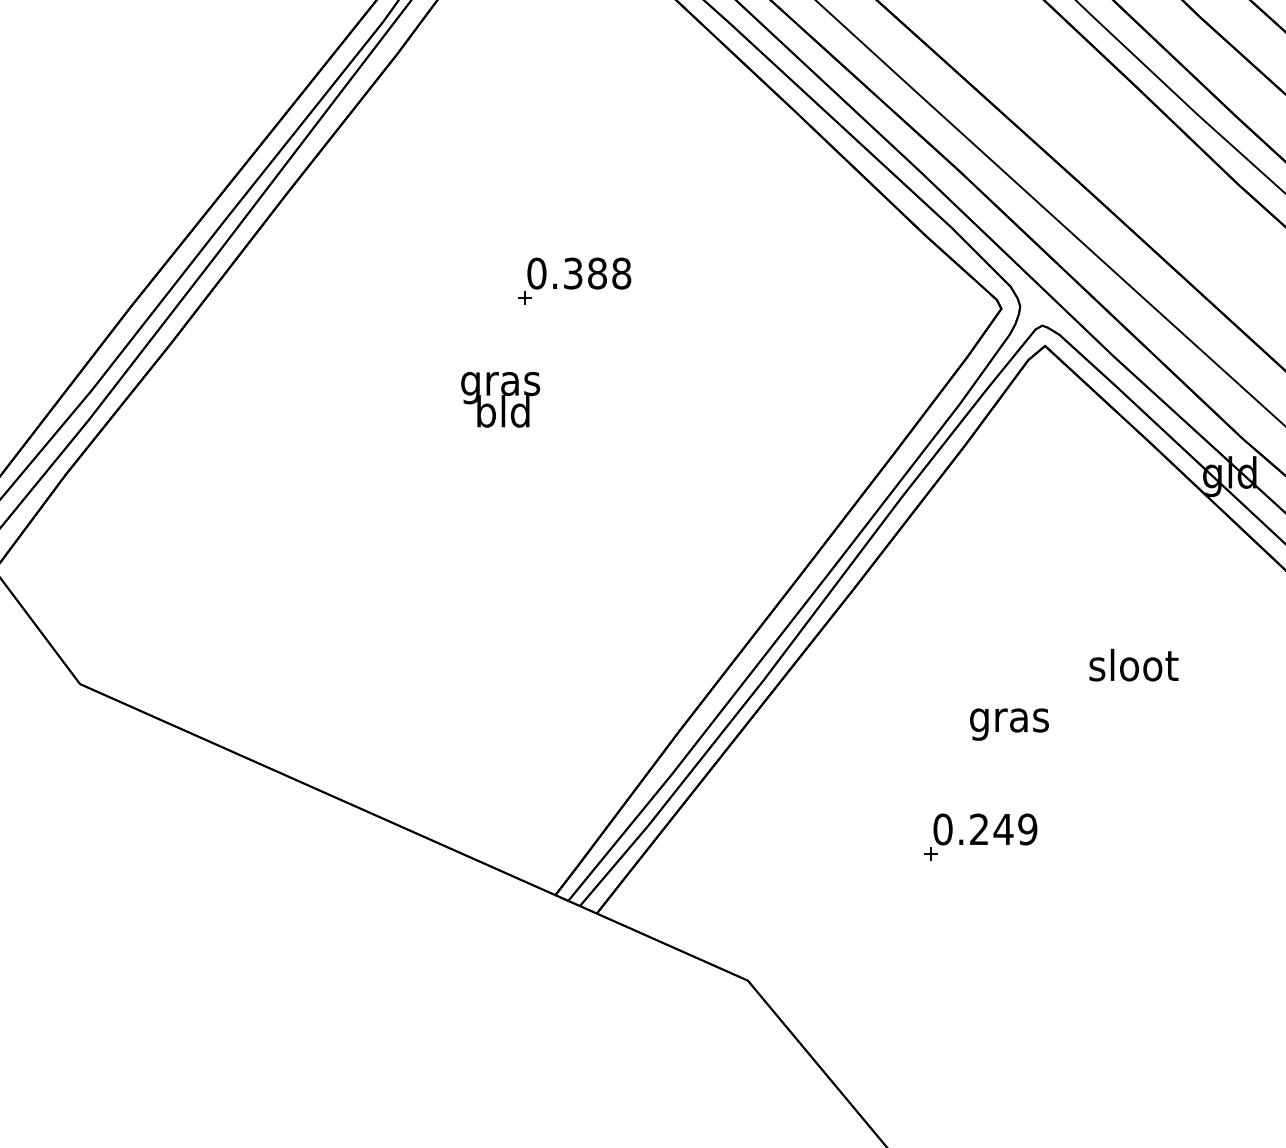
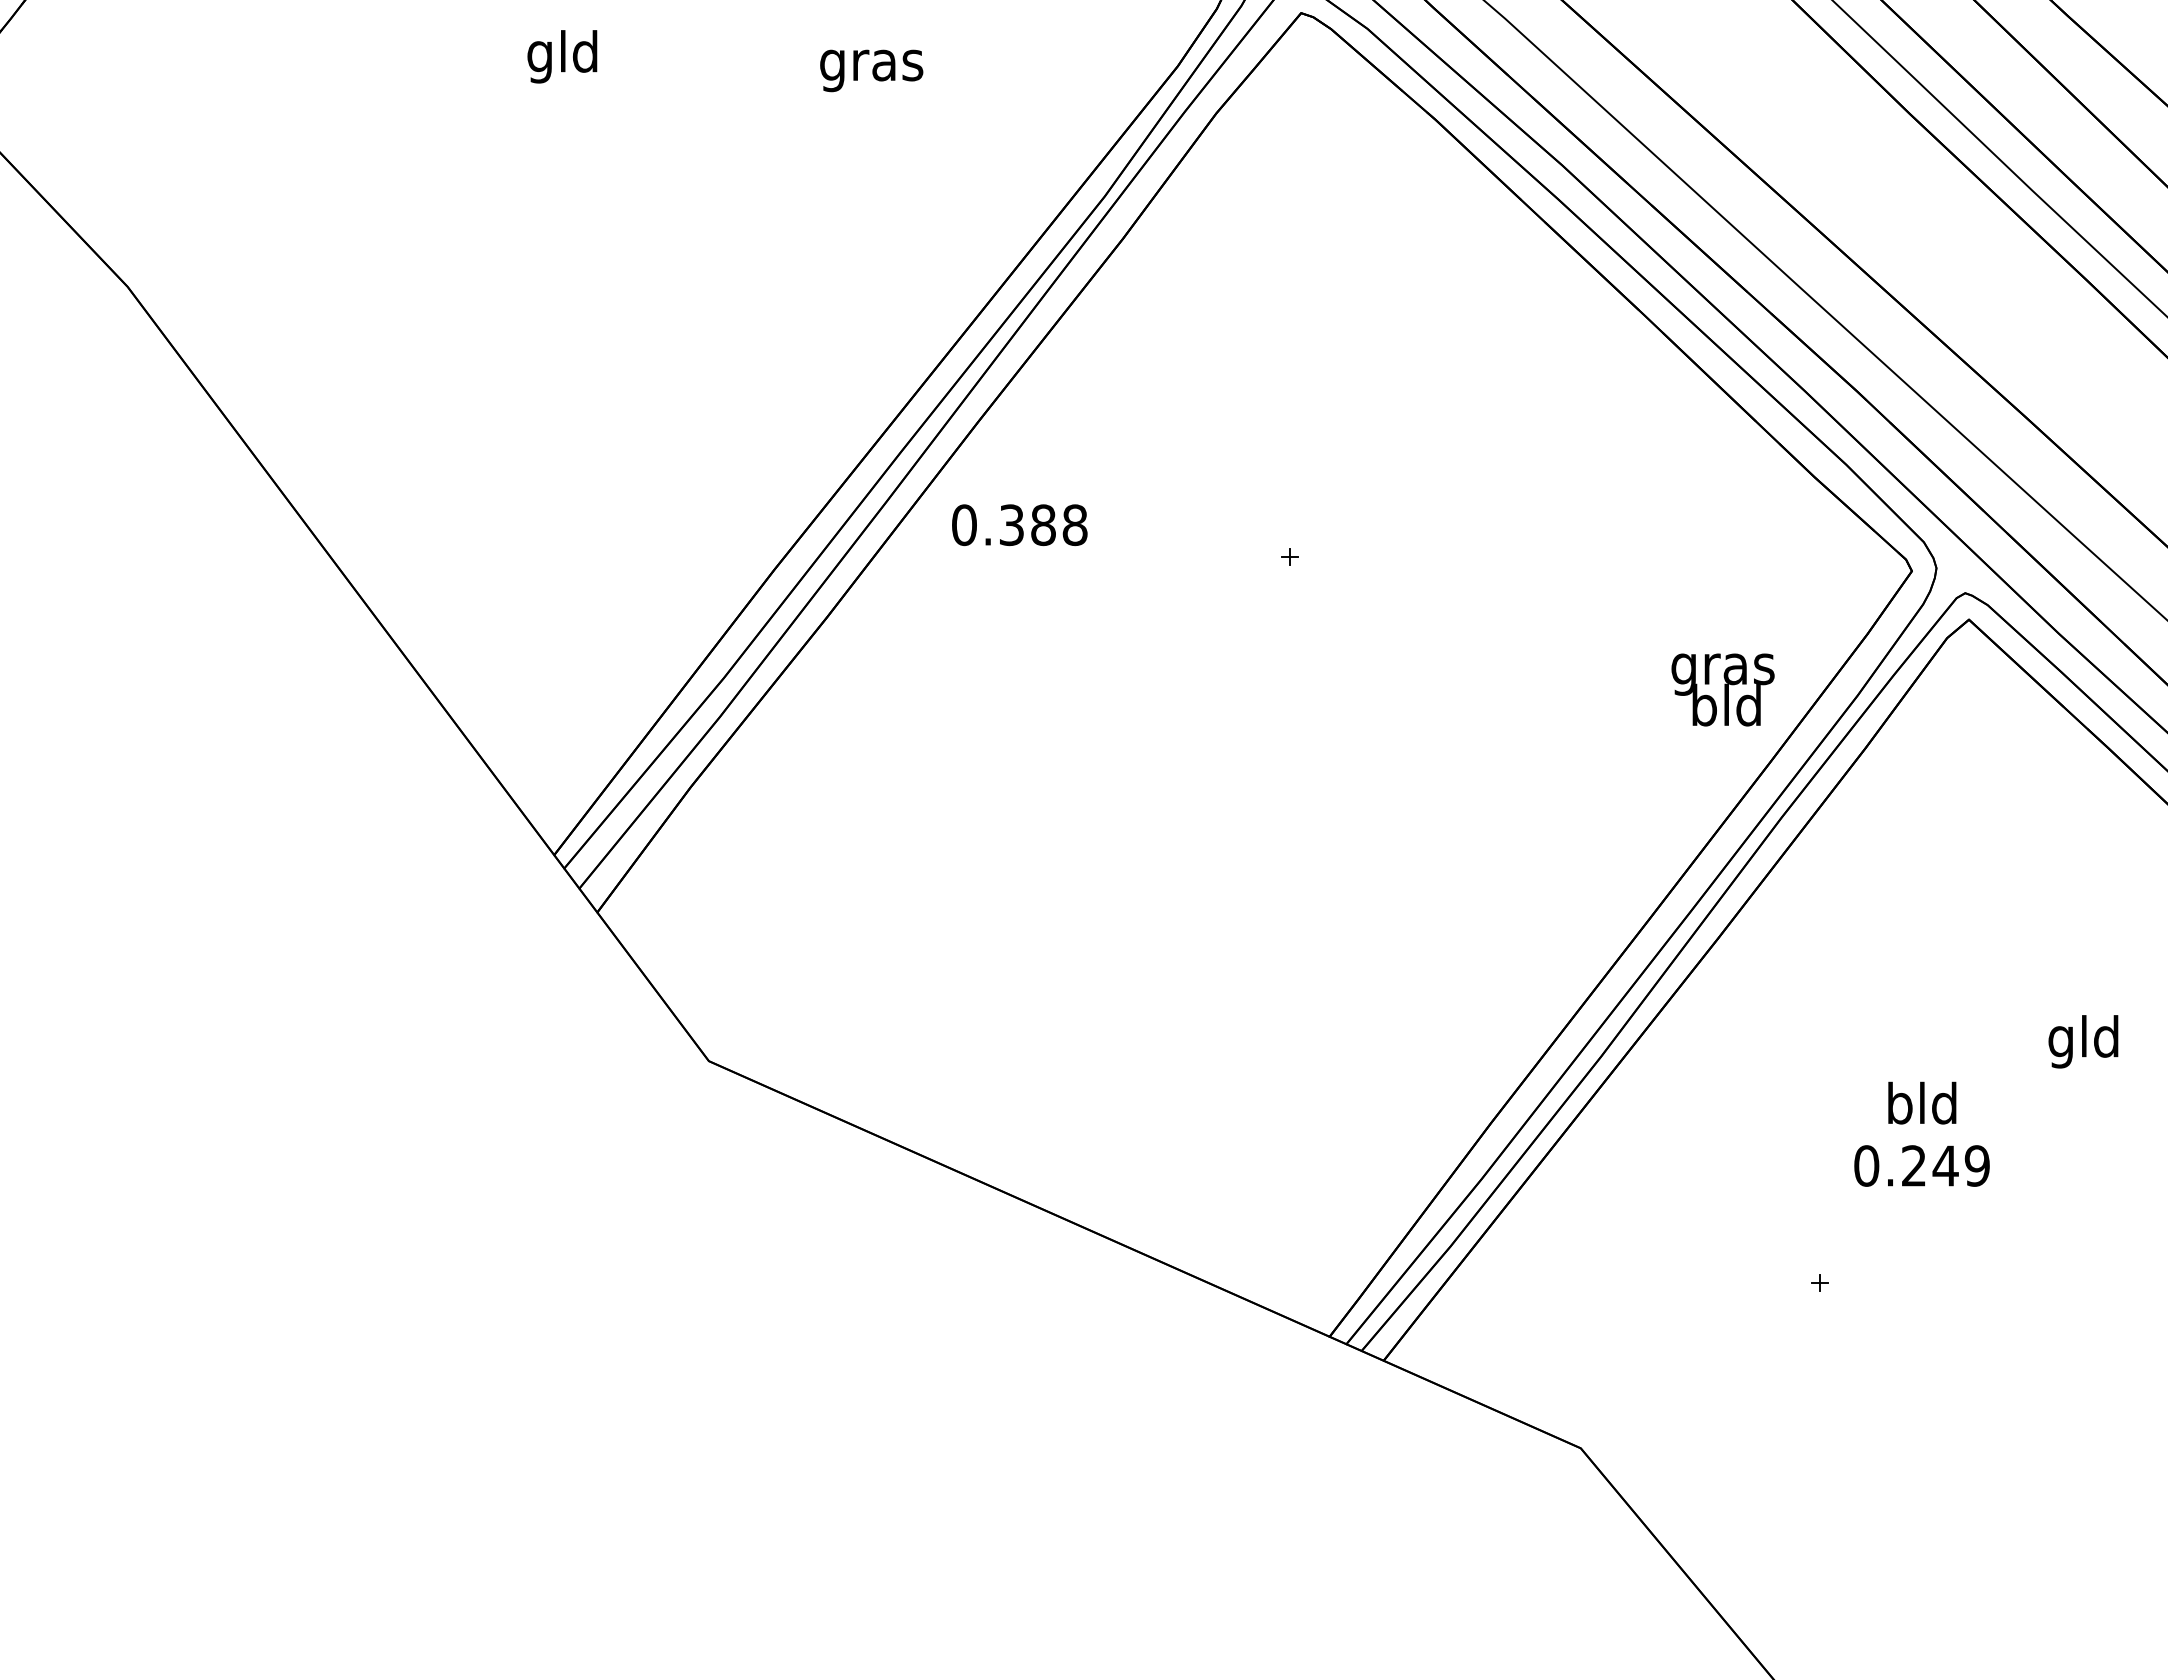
text: (579, 273) -> (1019, 525), moved
text: (500, 399) -> (1722, 689), moved
text: (1134, 669) -> (2085, 1041), sloot -> gld
text: (1008, 720) -> (1921, 1108), gras -> bld
text: (985, 829) -> (1921, 1165), moved

